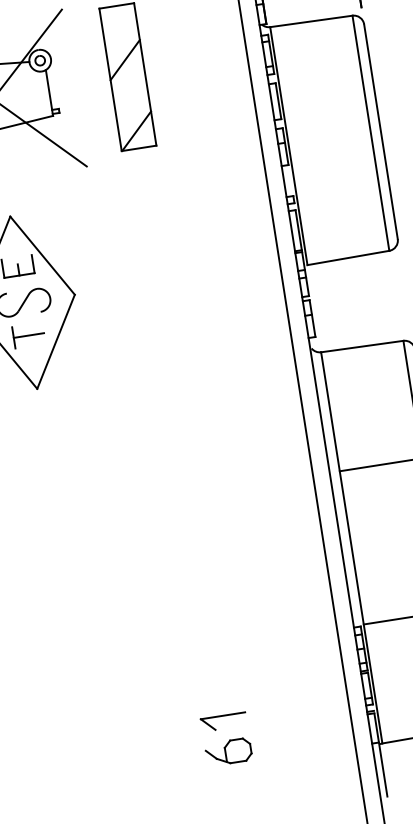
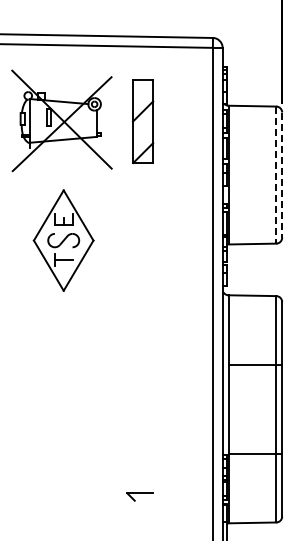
line: (381, 132) -> (282, 175), solid -> dashed
line: (371, 133) -> (276, 175), solid -> dashed
part: (229, 751) -> (140, 514), removed

